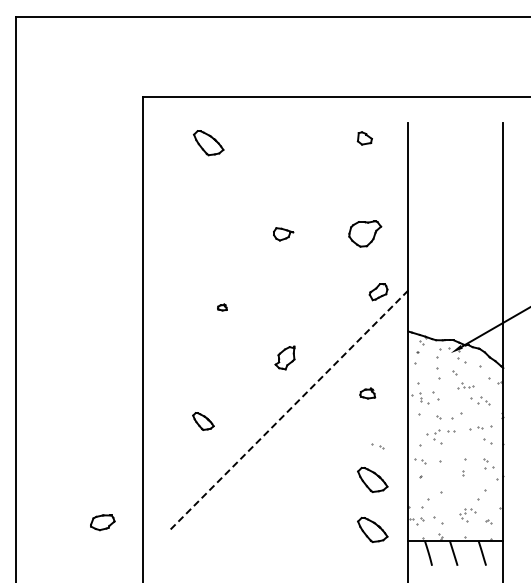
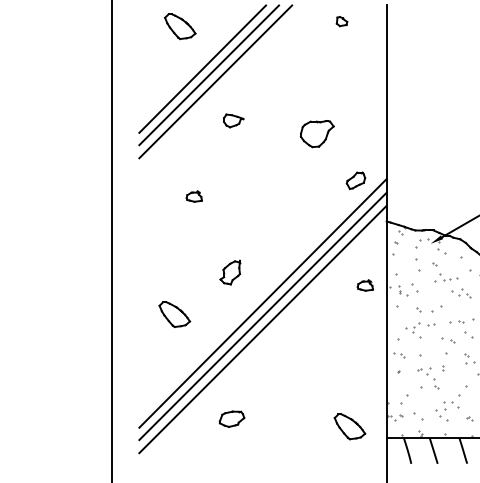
part: (365, 137) -> (342, 20), size x0.71
line: (230, 183) -> (202, 68), added
line: (236, 189) -> (208, 74), added
line: (242, 196) -> (215, 81), added
part: (365, 233) -> (317, 133), moved
part: (283, 234) -> (233, 121), moved
part: (222, 307) -> (194, 196), size x1.67
part: (284, 357) -> (229, 272), moved
part: (465, 385) -> (445, 277), size x1.43
part: (367, 393) -> (365, 285), moved
line: (288, 410) -> (262, 303), dashed -> solid
part: (203, 421) -> (174, 314), size x1.43
line: (288, 422) -> (262, 315), added
line: (288, 435) -> (262, 329), added
part: (377, 446) -> (447, 340), moved
part: (372, 479) -> (349, 374), removed
part: (448, 483) -> (428, 378), added
part: (467, 515) -> (447, 411), size x1.43
part: (102, 522) -> (231, 419), moved

